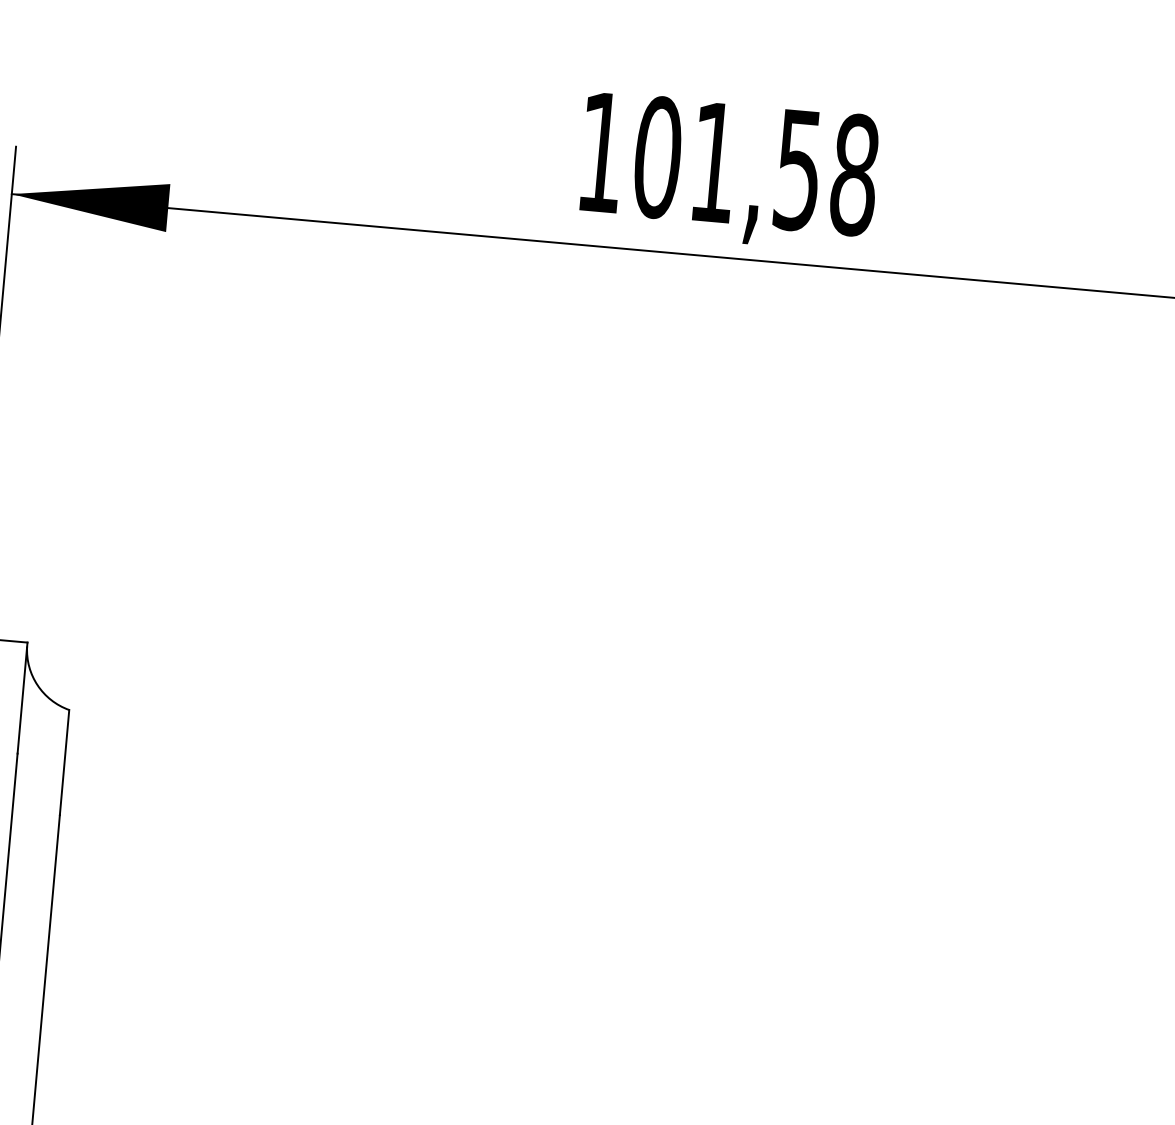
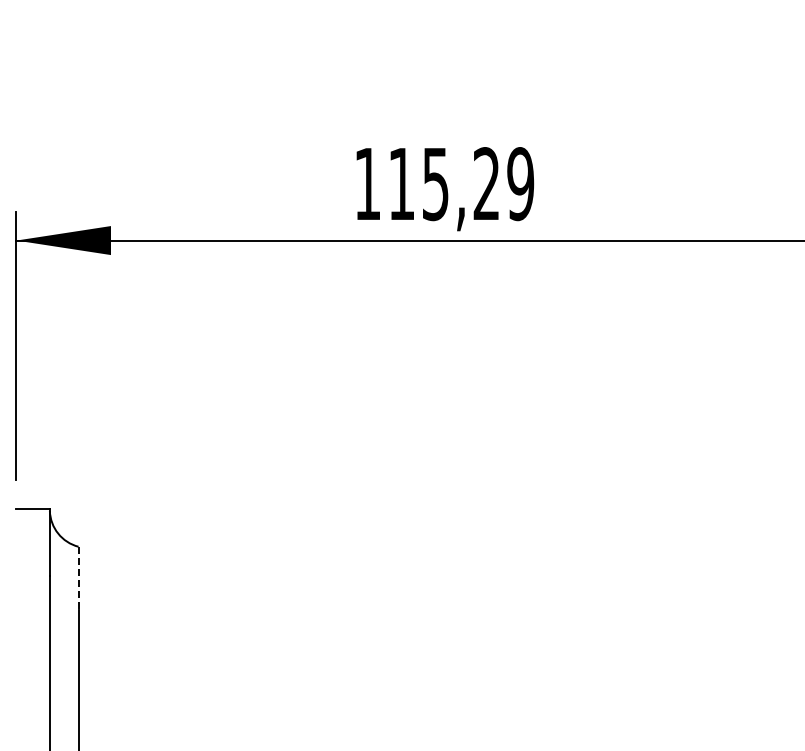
text: (756, 167) -> (461, 184), 101,58 -> 115,29
line: (64, 762) -> (78, 578), solid -> dashed

